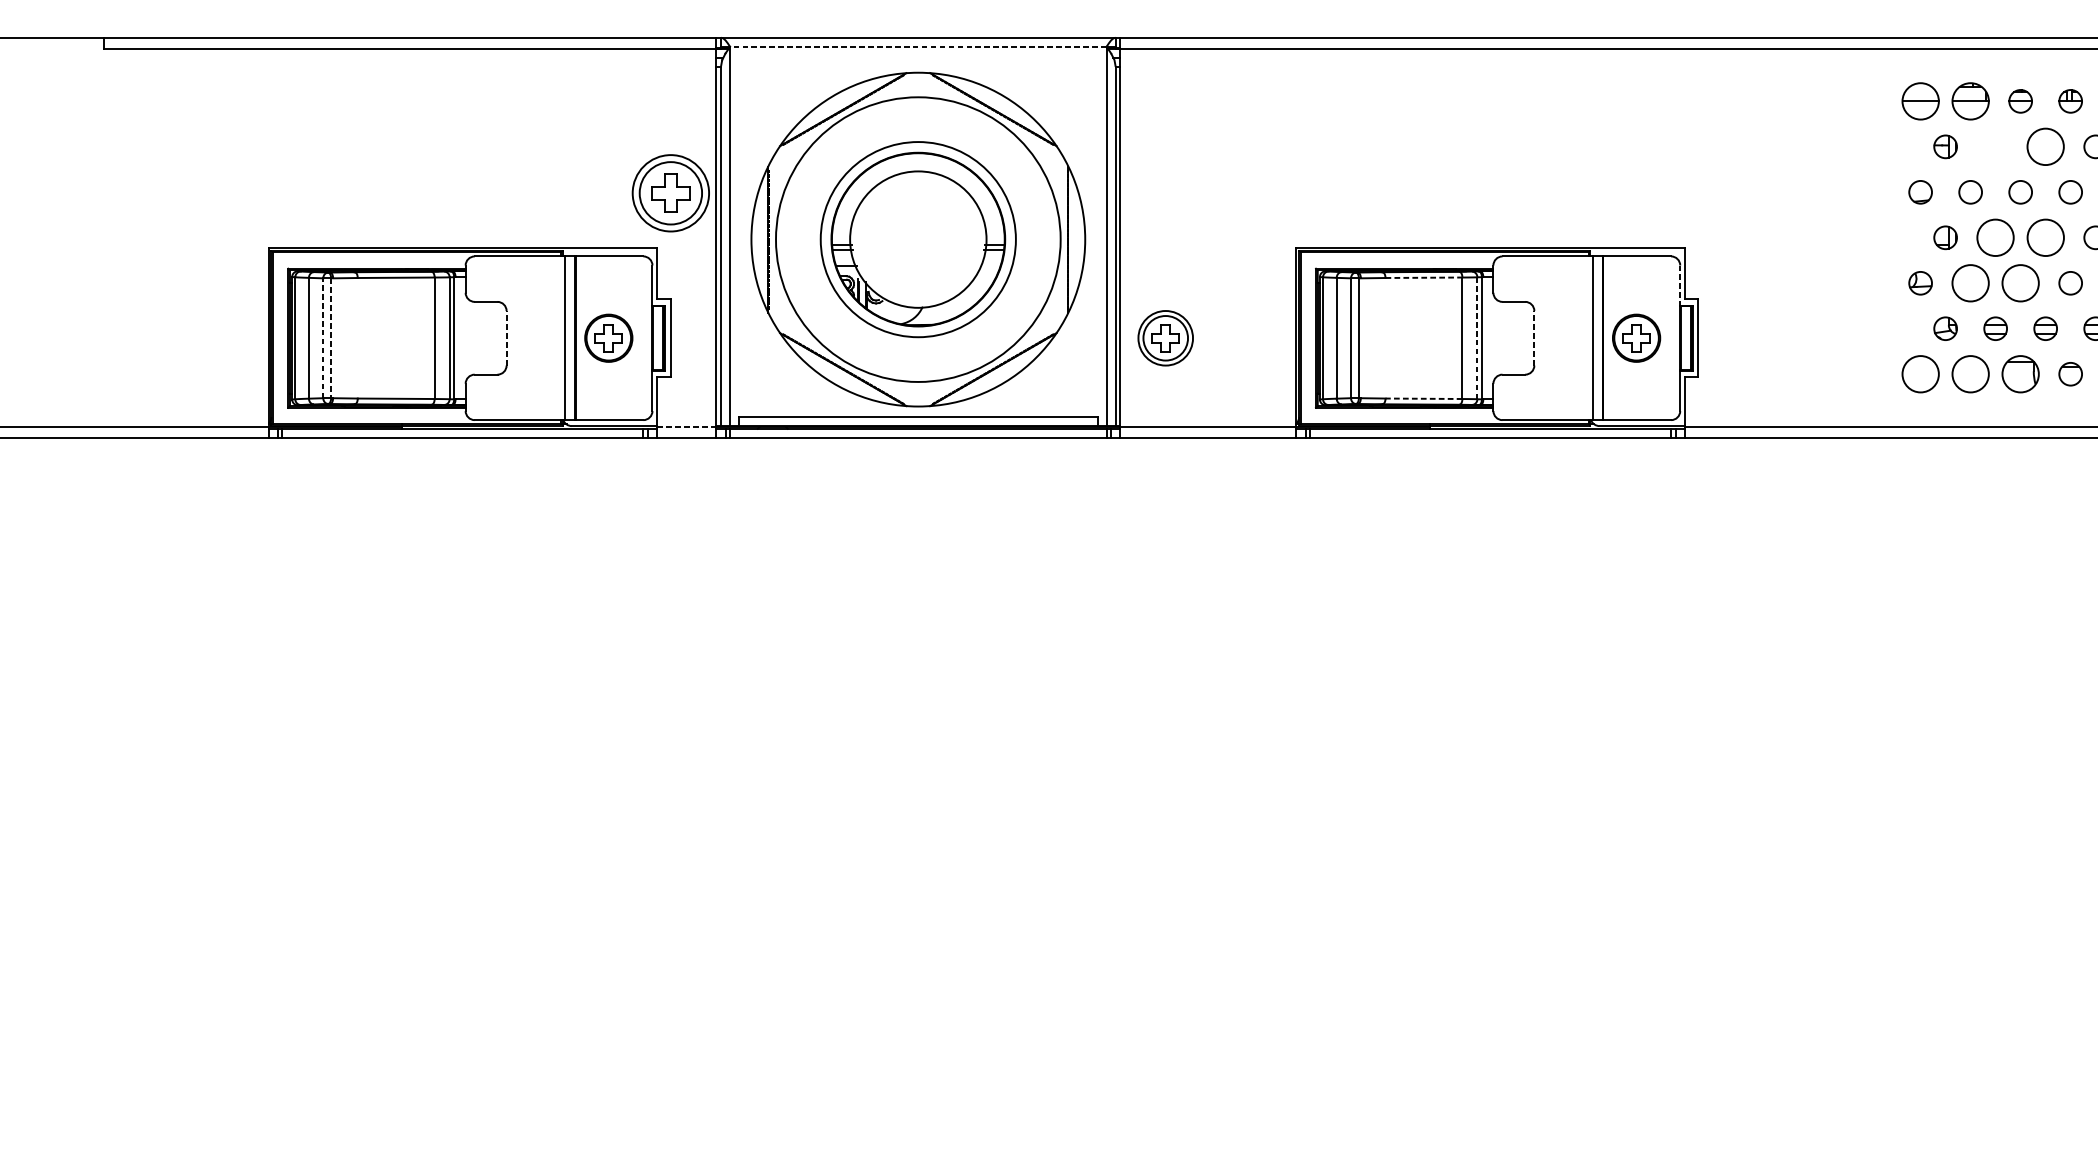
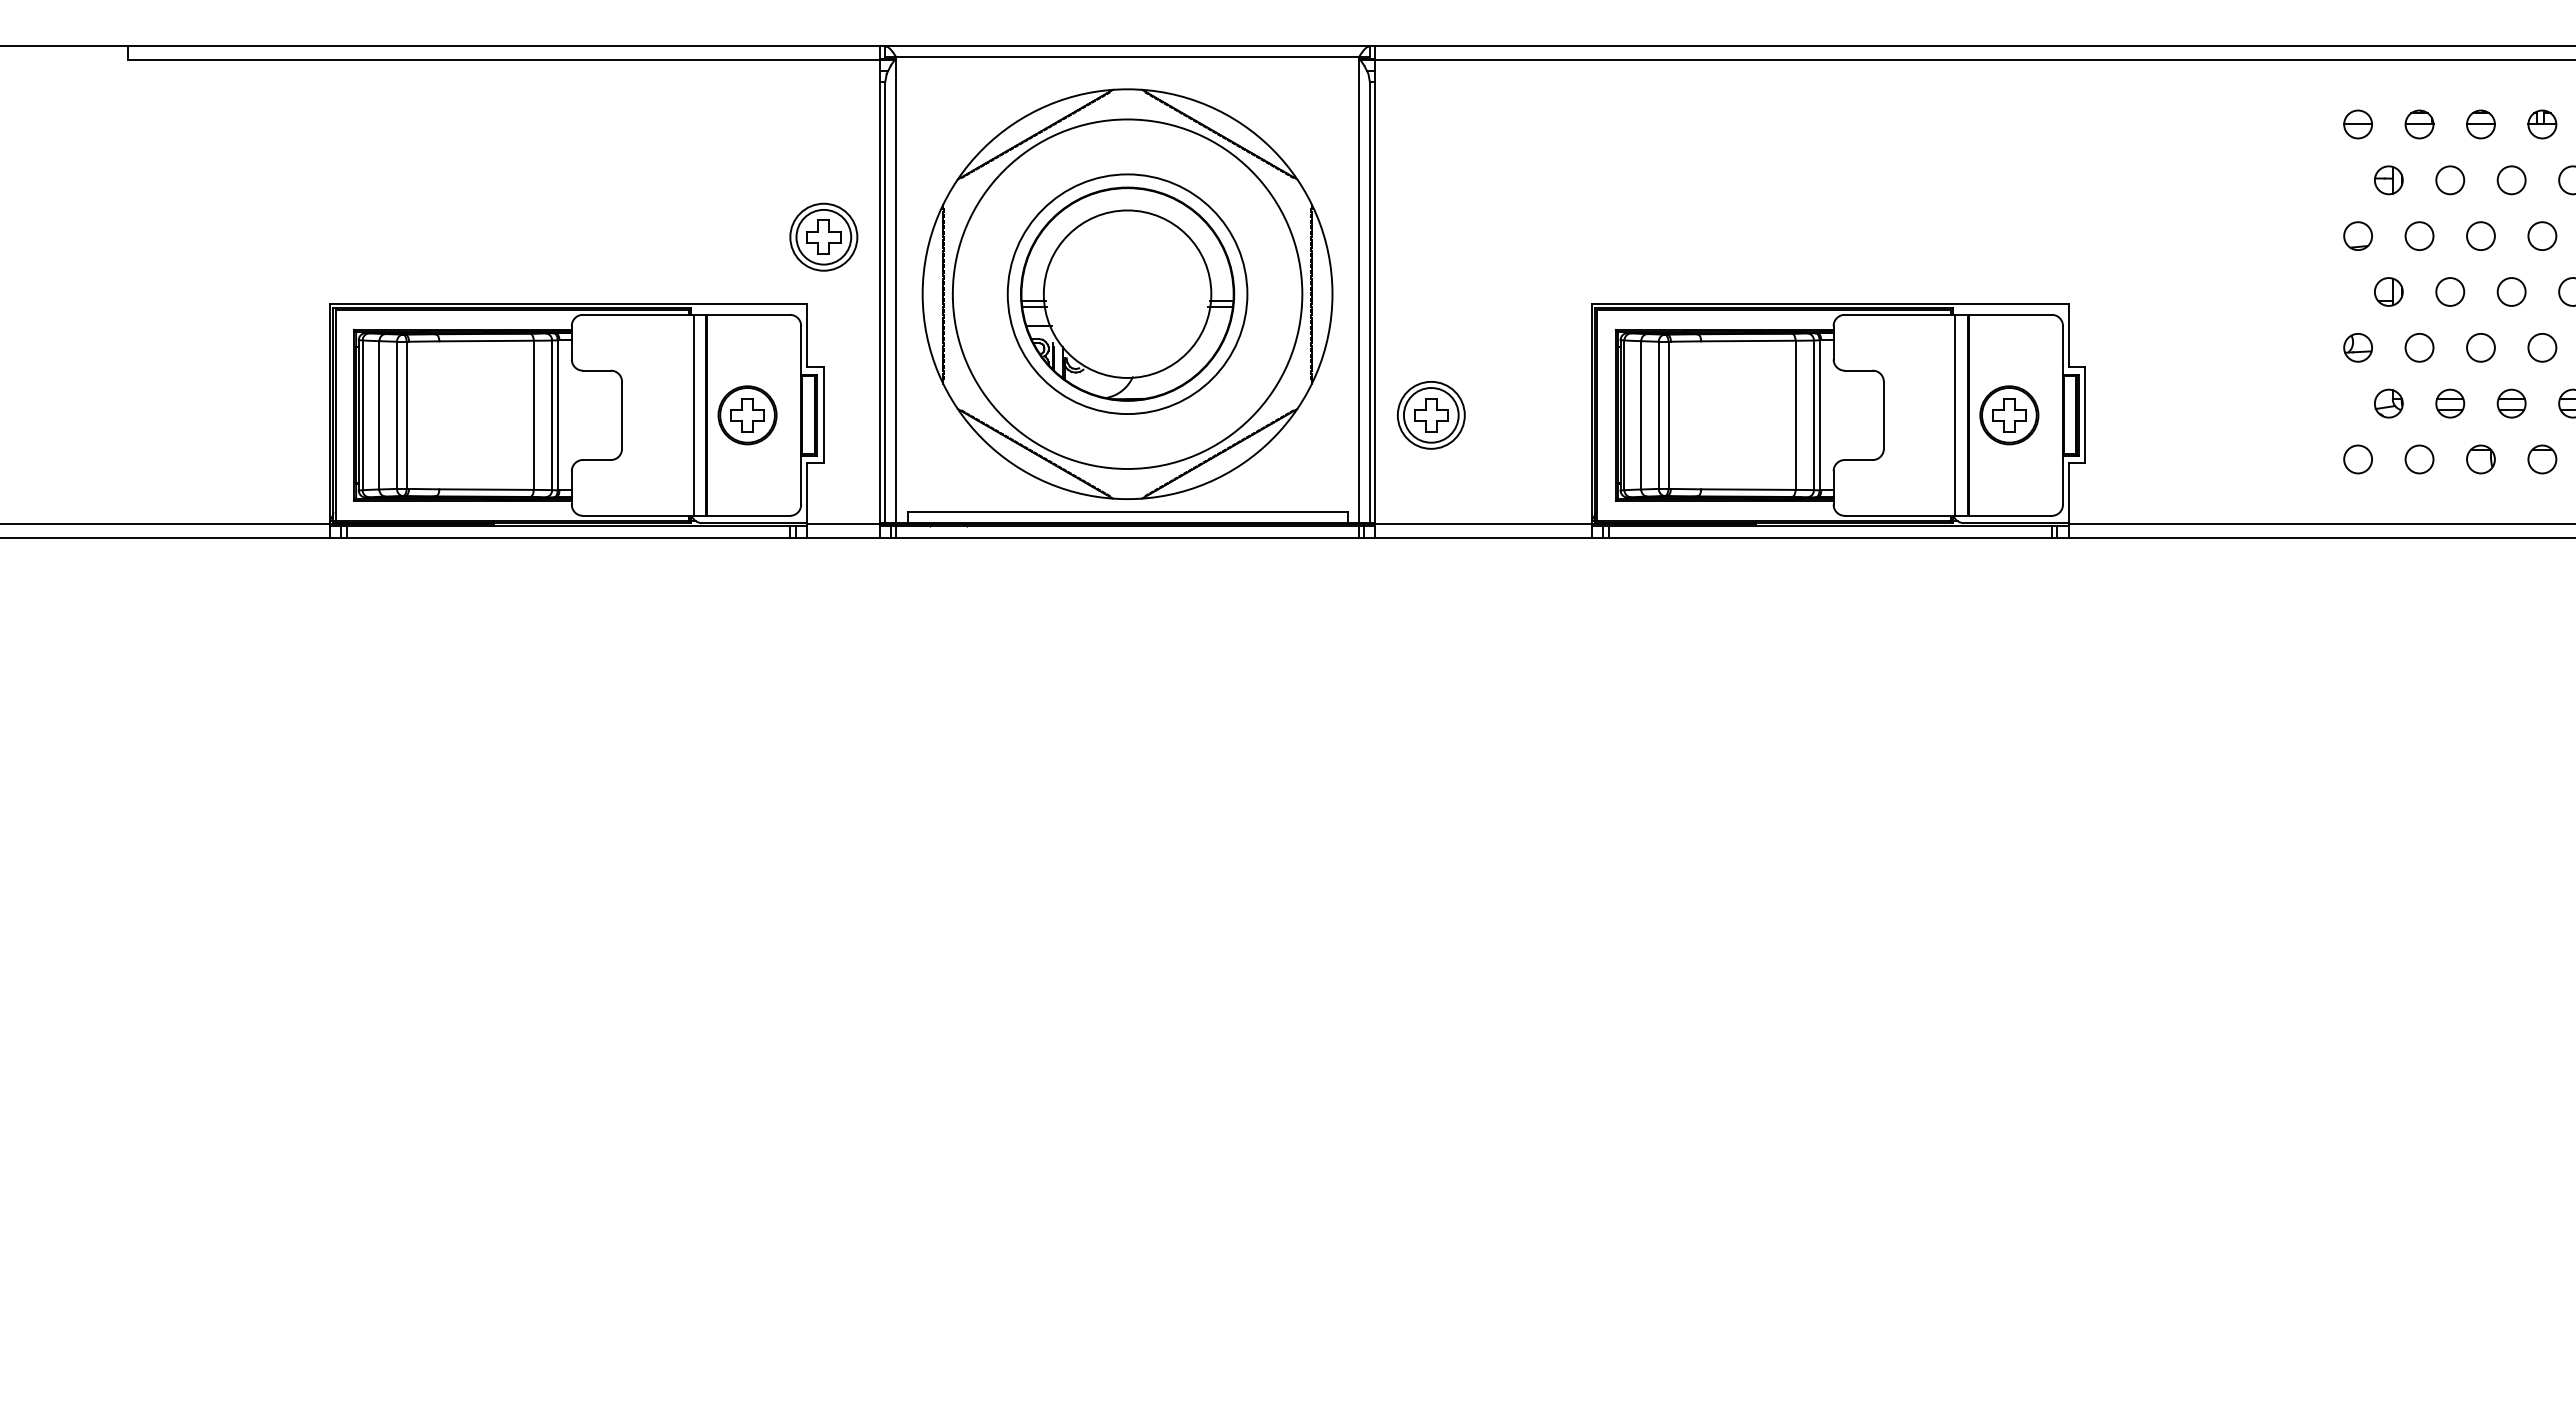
line: (918, 46) -> (1127, 57), dashed -> solid
part: (1920, 101) -> (2357, 124), size x0.62
part: (1970, 101) -> (2419, 124), size x0.62
circle: (1995, 147) -> (2450, 180), added
circle: (2045, 147) -> (2511, 180), size x0.62
part: (670, 192) -> (823, 236), size x0.71
circle: (1995, 237) -> (2450, 291), size x0.62
circle: (2045, 237) -> (2511, 291), size x0.62
line: (1424, 278) -> (1748, 341), dashed -> solid
circle: (1970, 283) -> (2419, 347), size x0.62
circle: (2020, 283) -> (2480, 347), size x0.62
line: (1680, 286) -> (2063, 351), dashed -> solid
line: (506, 337) -> (622, 414), dashed -> solid
line: (1534, 337) -> (1883, 414), dashed -> solid
line: (322, 338) -> (396, 415), dashed -> solid
line: (331, 338) -> (406, 415), dashed -> solid
line: (1477, 338) -> (1814, 415), dashed -> solid
circle: (1920, 374) -> (2357, 459), size x0.62
circle: (1970, 374) -> (2419, 459), size x0.62
part: (2020, 374) -> (2480, 459), size x0.62
line: (1423, 398) -> (1747, 489), dashed -> solid
line: (686, 427) -> (843, 524), dashed -> solid

